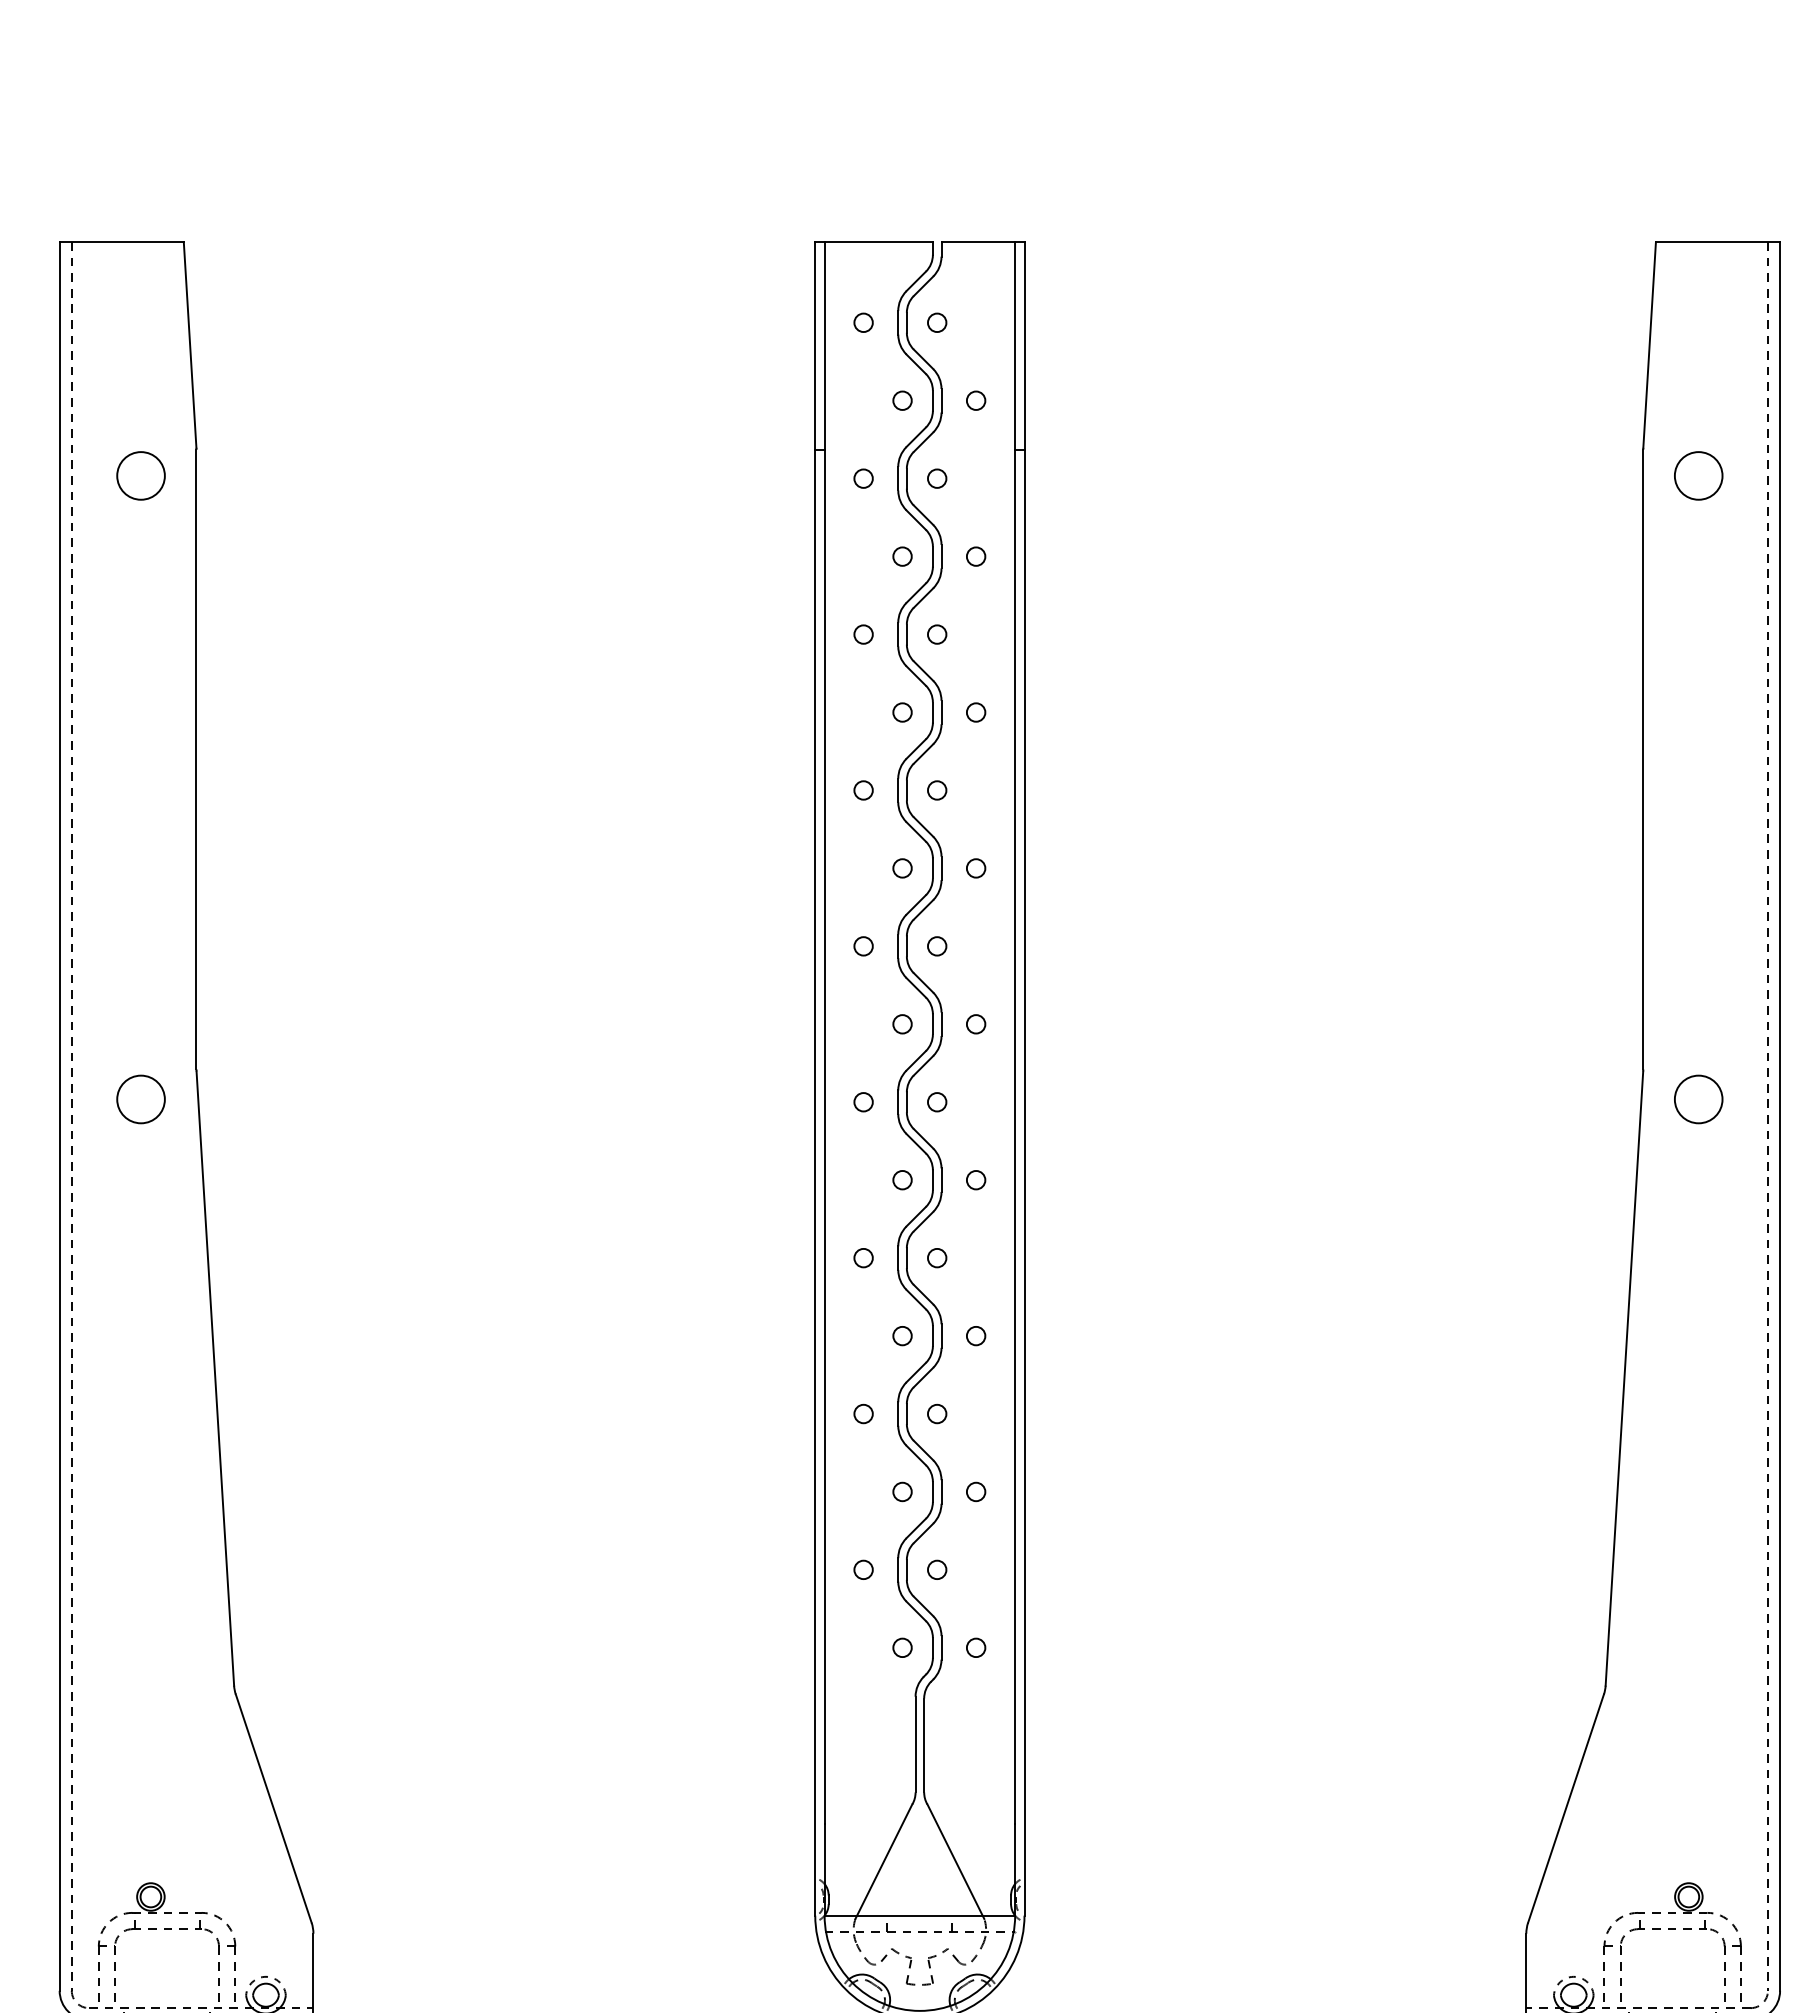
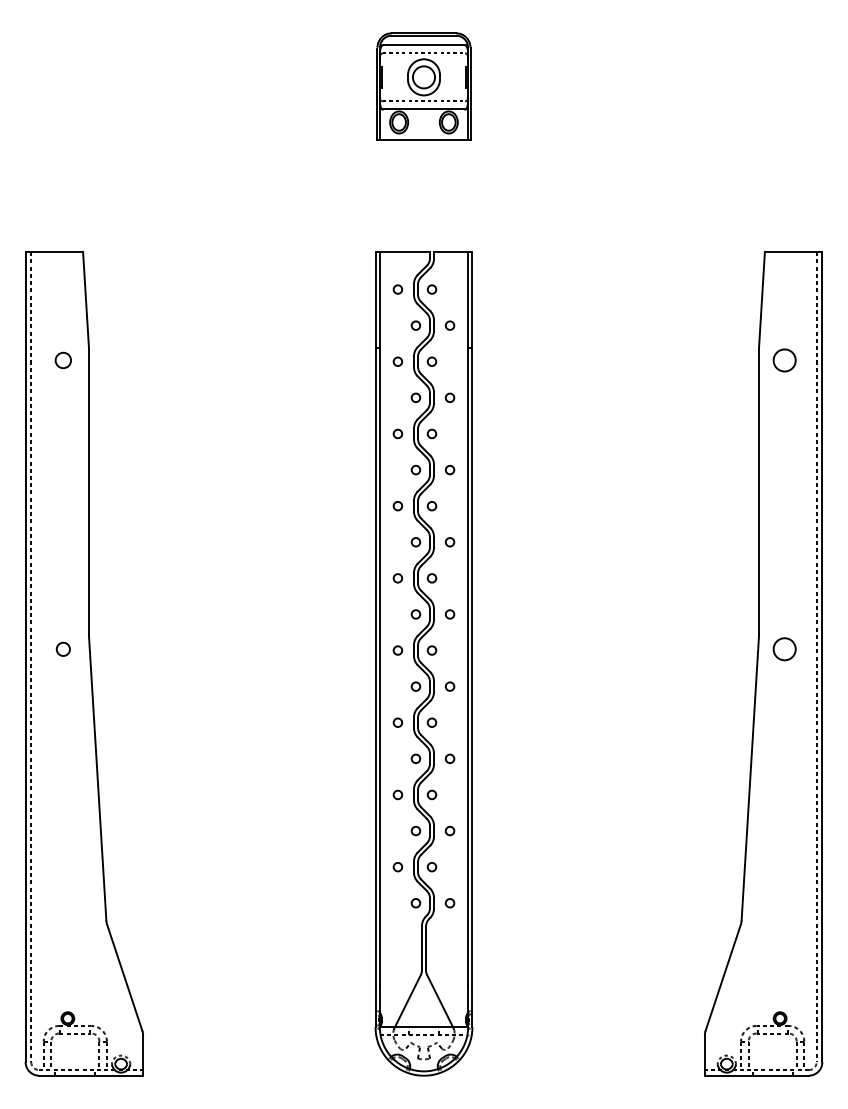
circle: (141, 475) -> (63, 360), size x0.7
circle: (141, 1099) -> (63, 649), size x0.6

